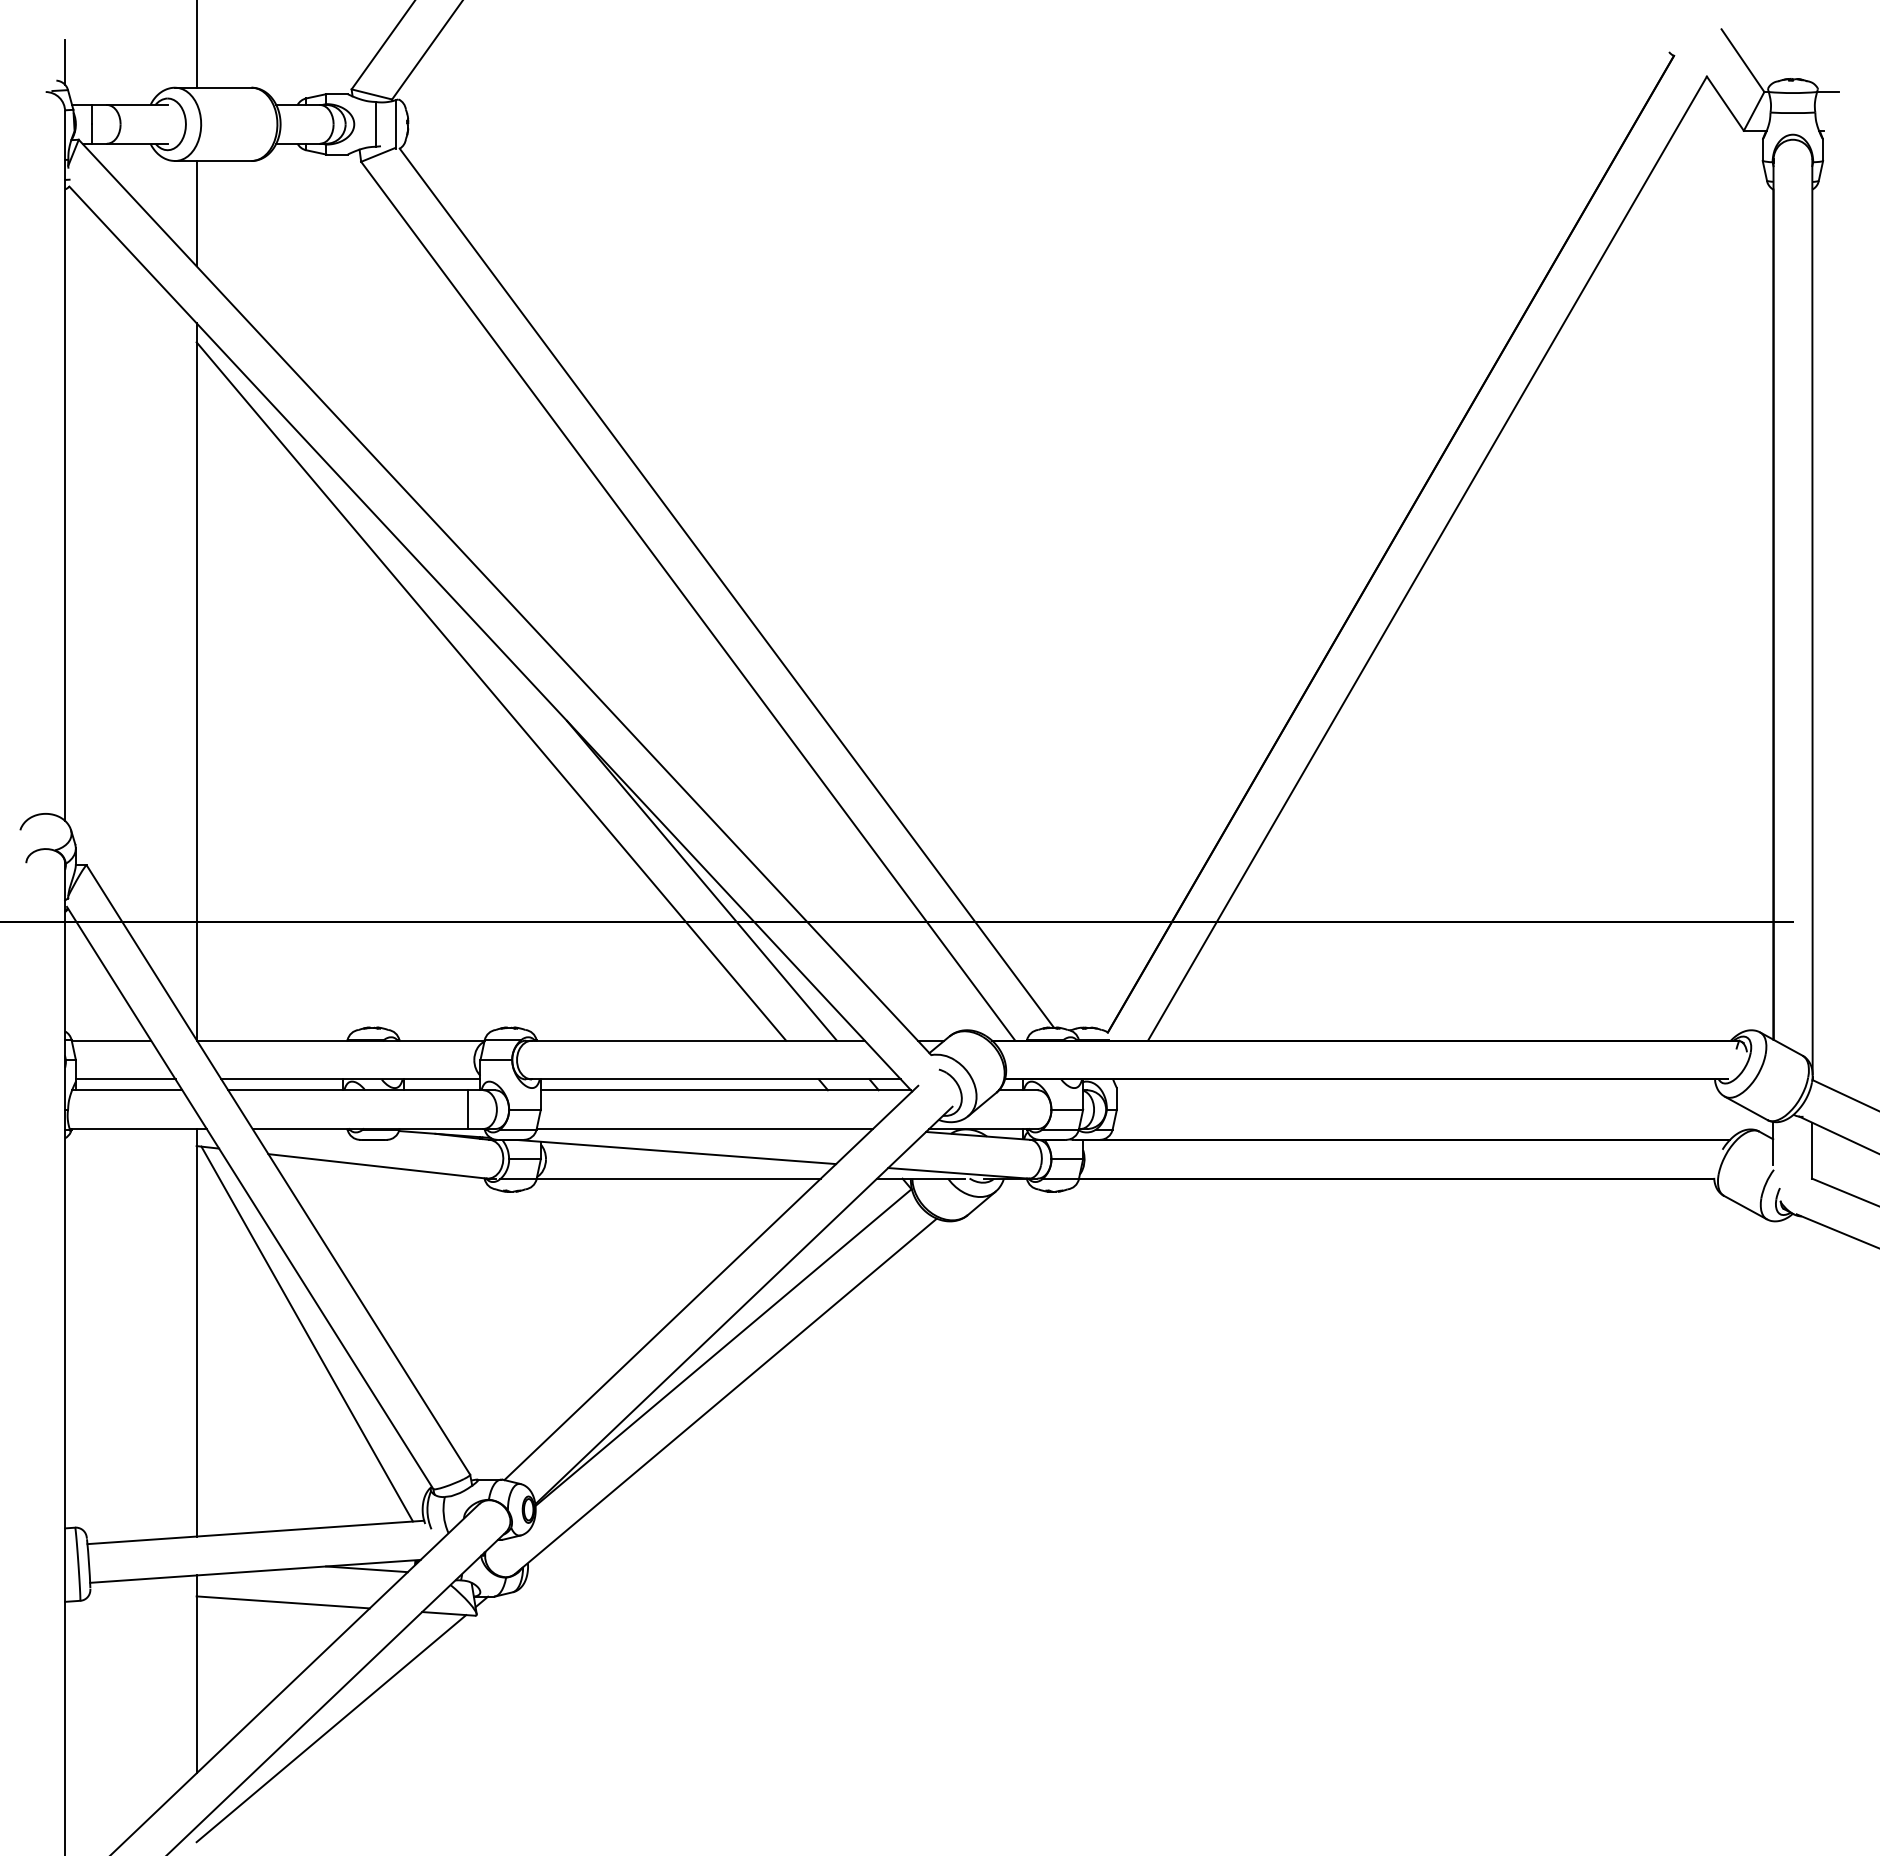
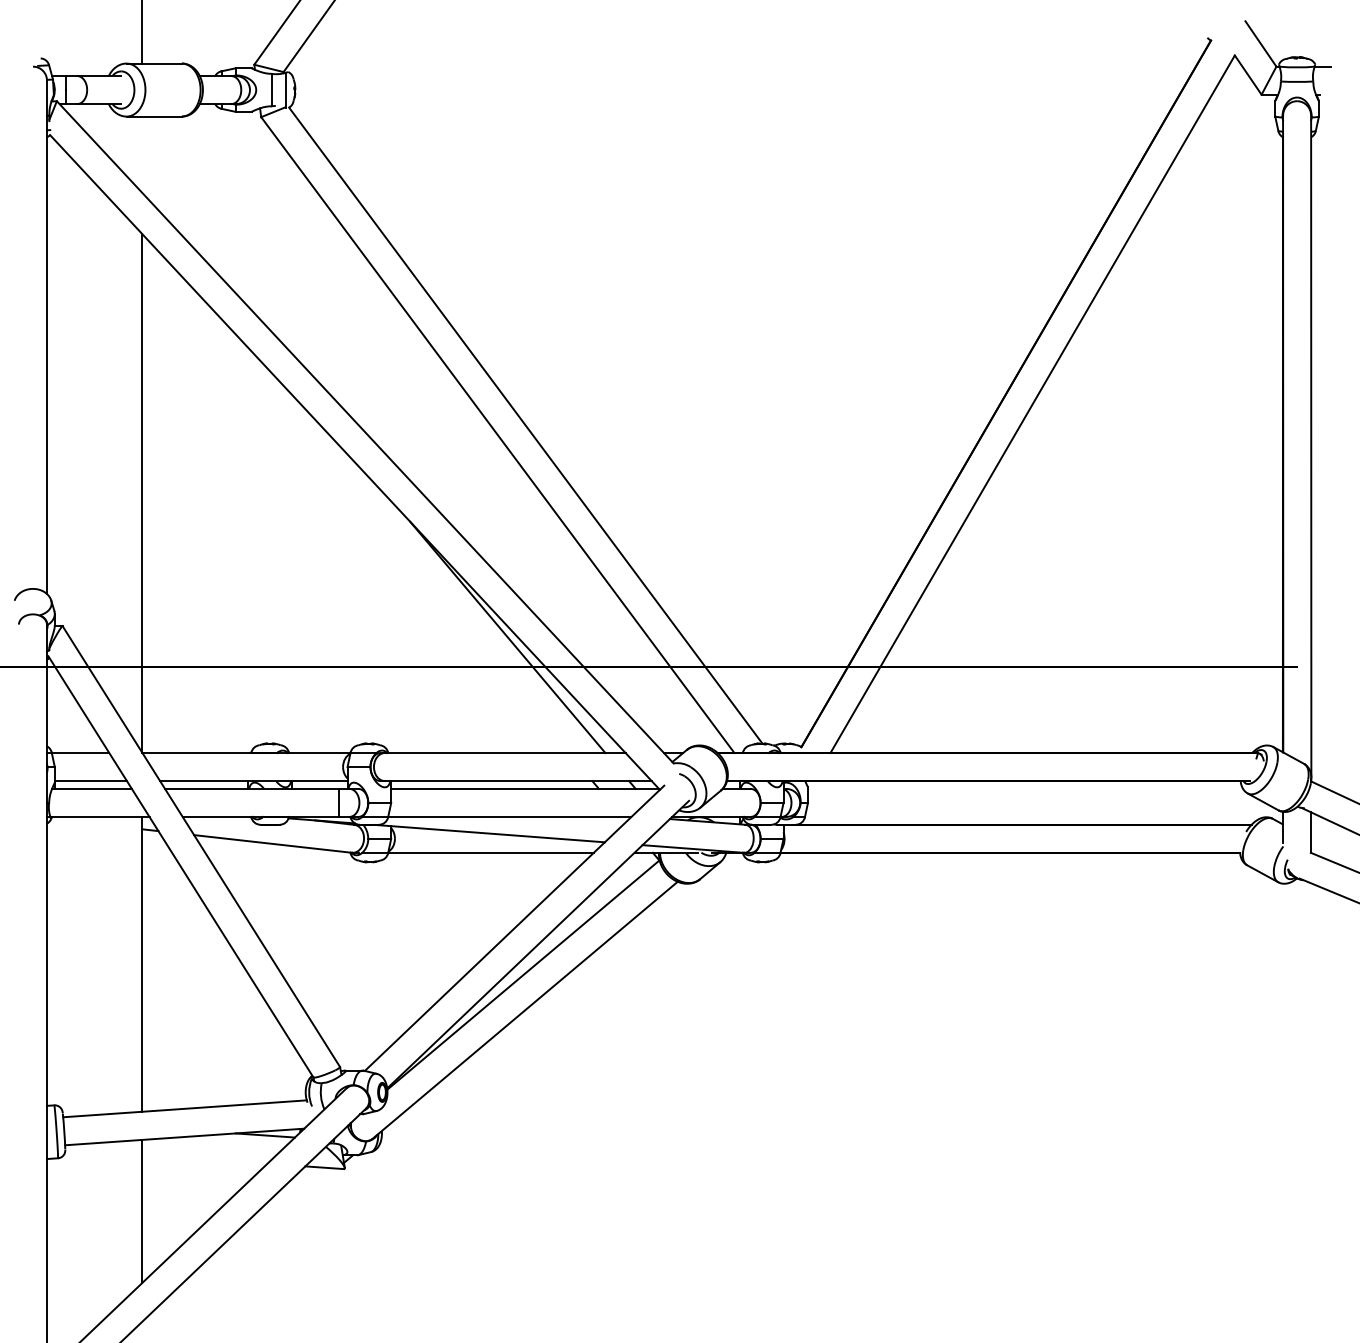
line: (65, 62) -> (47, 45), removed
line: (196, 213) -> (142, 154), removed
line: (491, 691) -> (355, 500), removed
line: (306, 1333) -> (221, 964), removed
line: (282, 1602) -> (204, 1159), removed
line: (331, 1728) -> (239, 1250), removed

